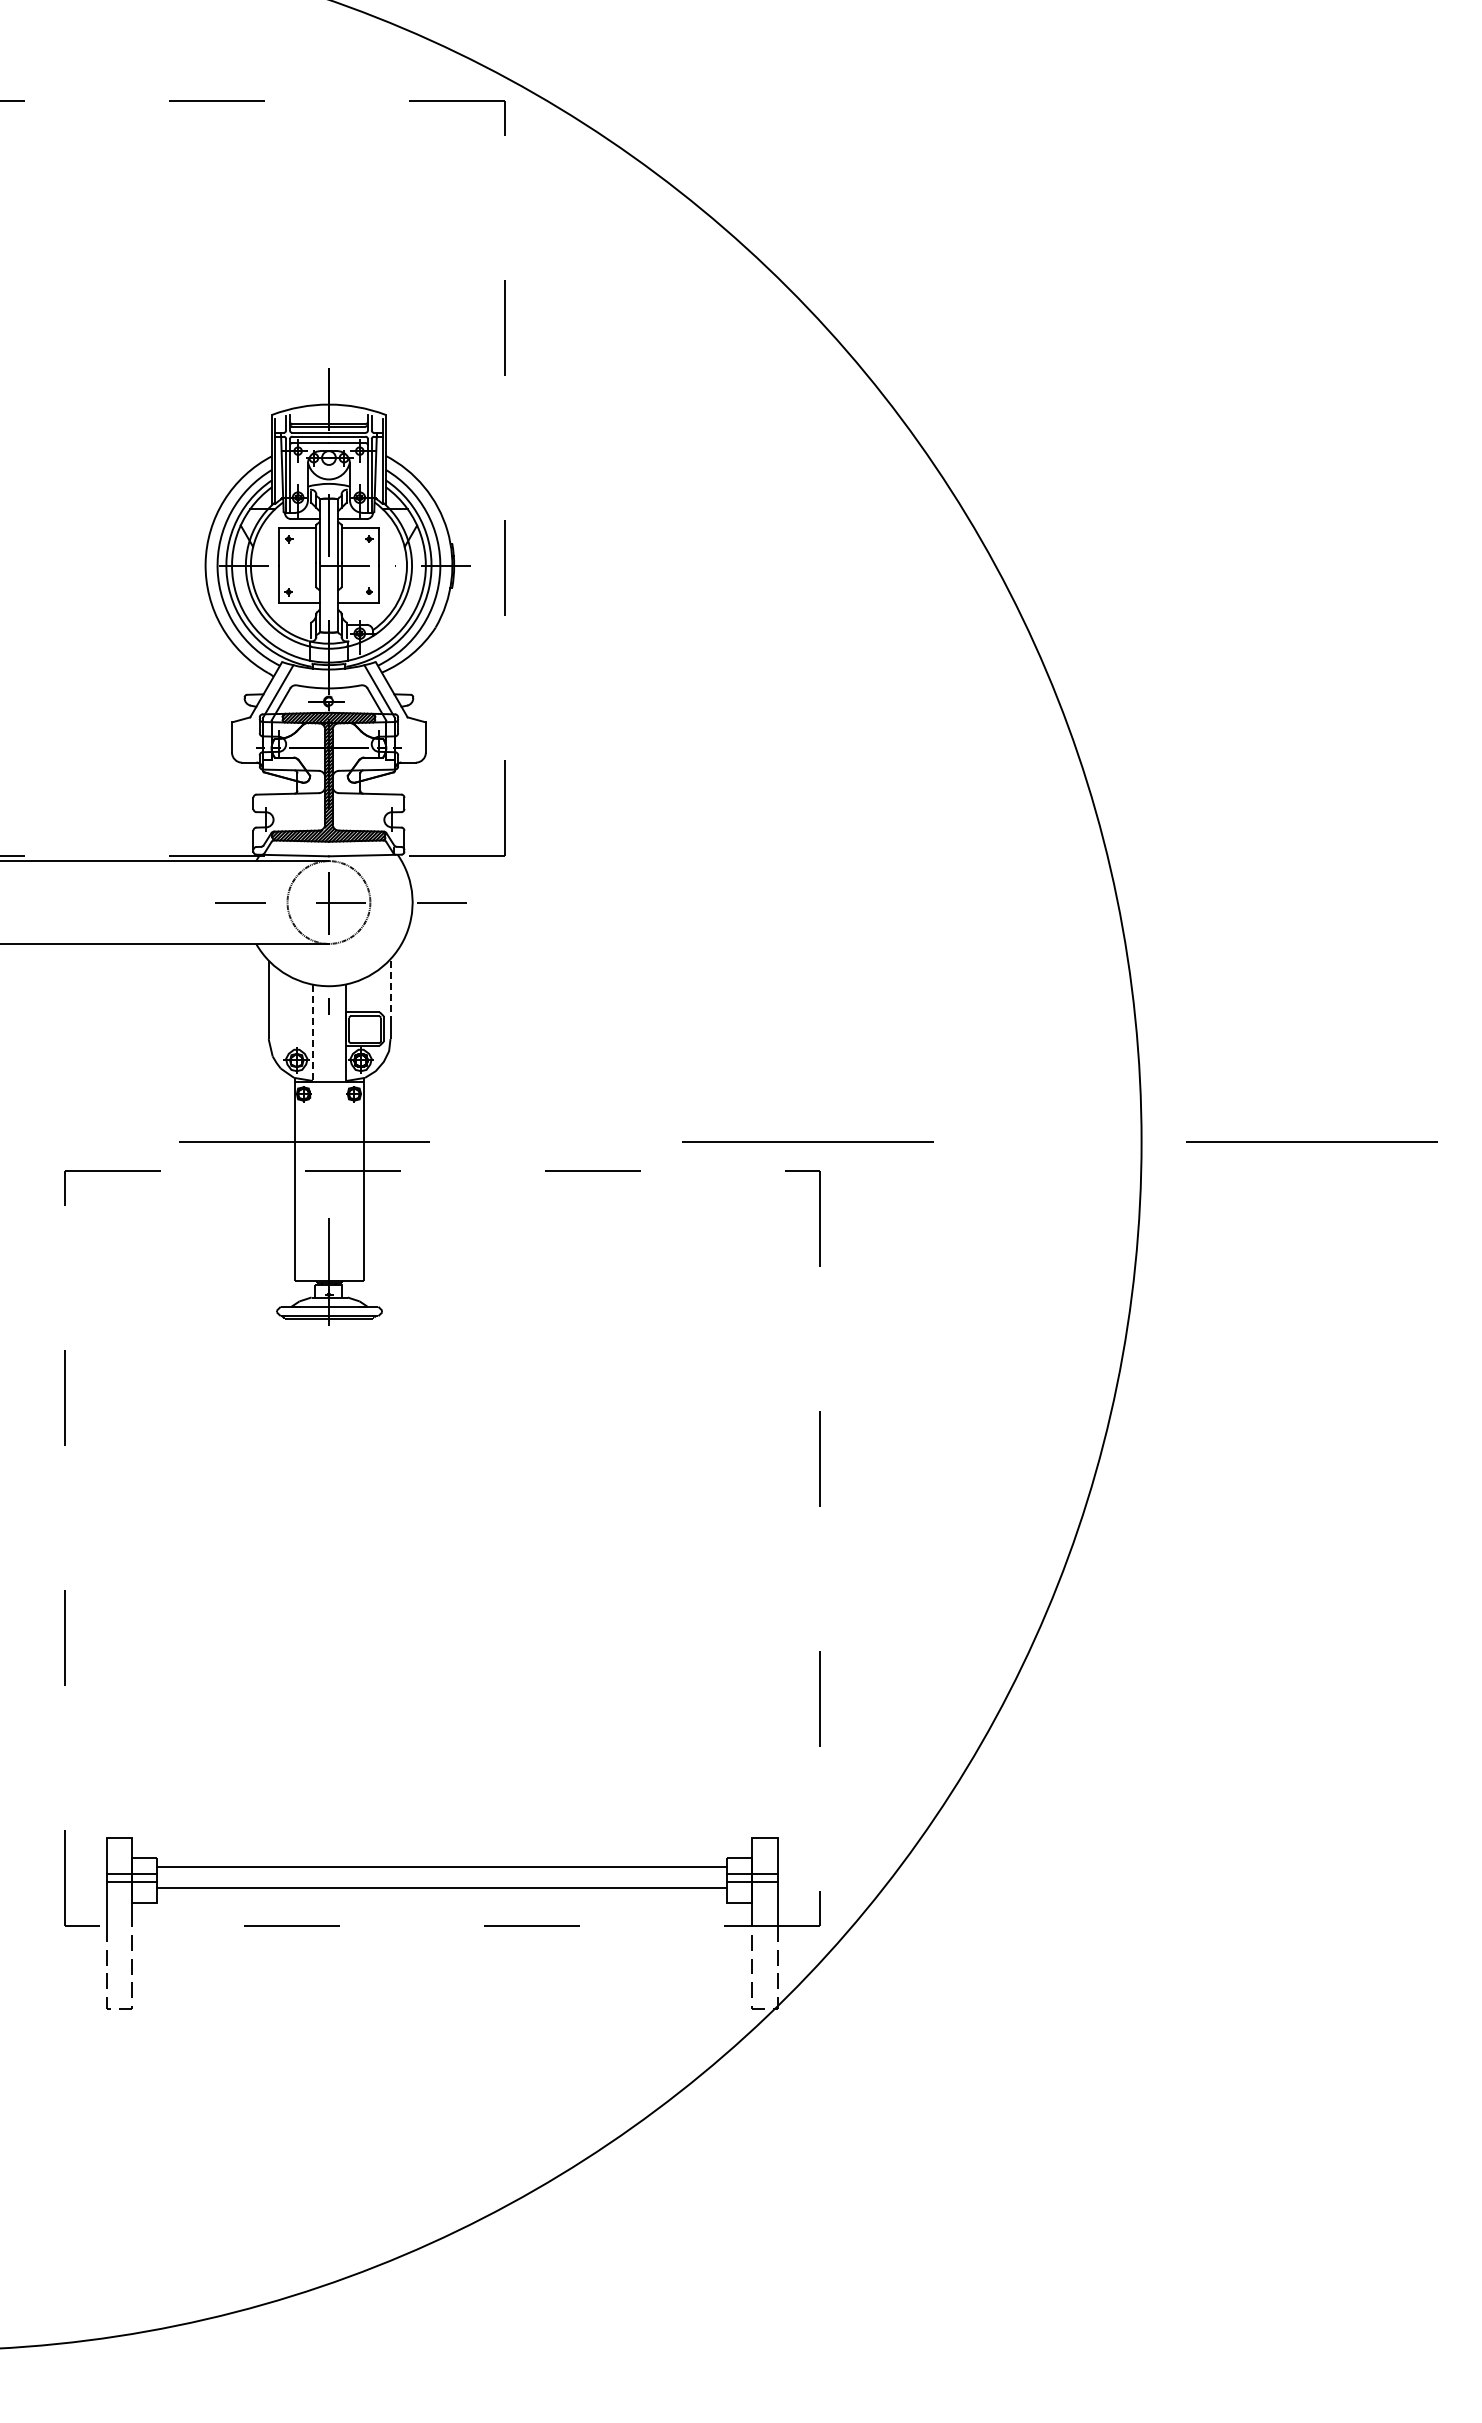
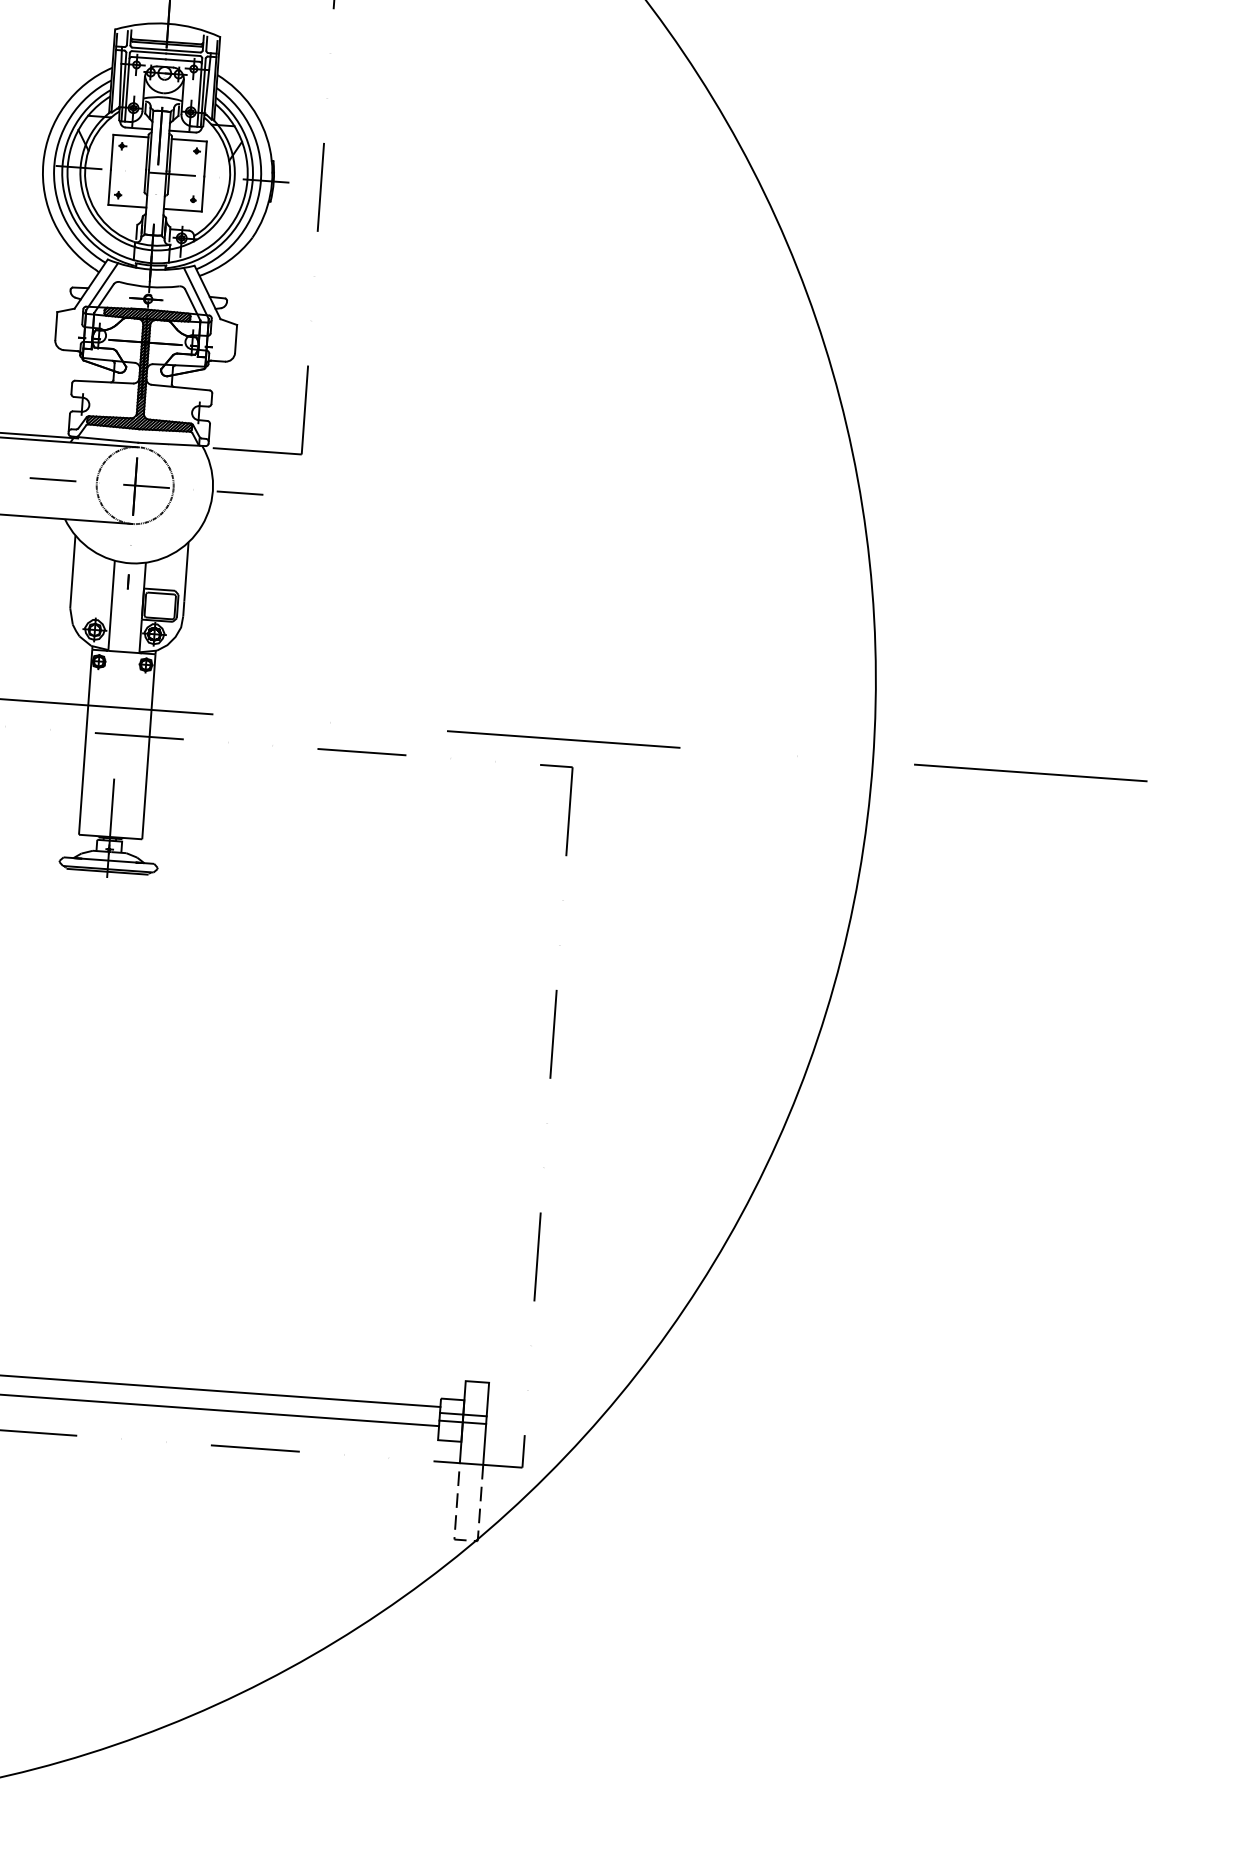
line: (390, 991) -> (186, 572), dashed -> solid
line: (312, 1033) -> (111, 605), dashed -> solid

